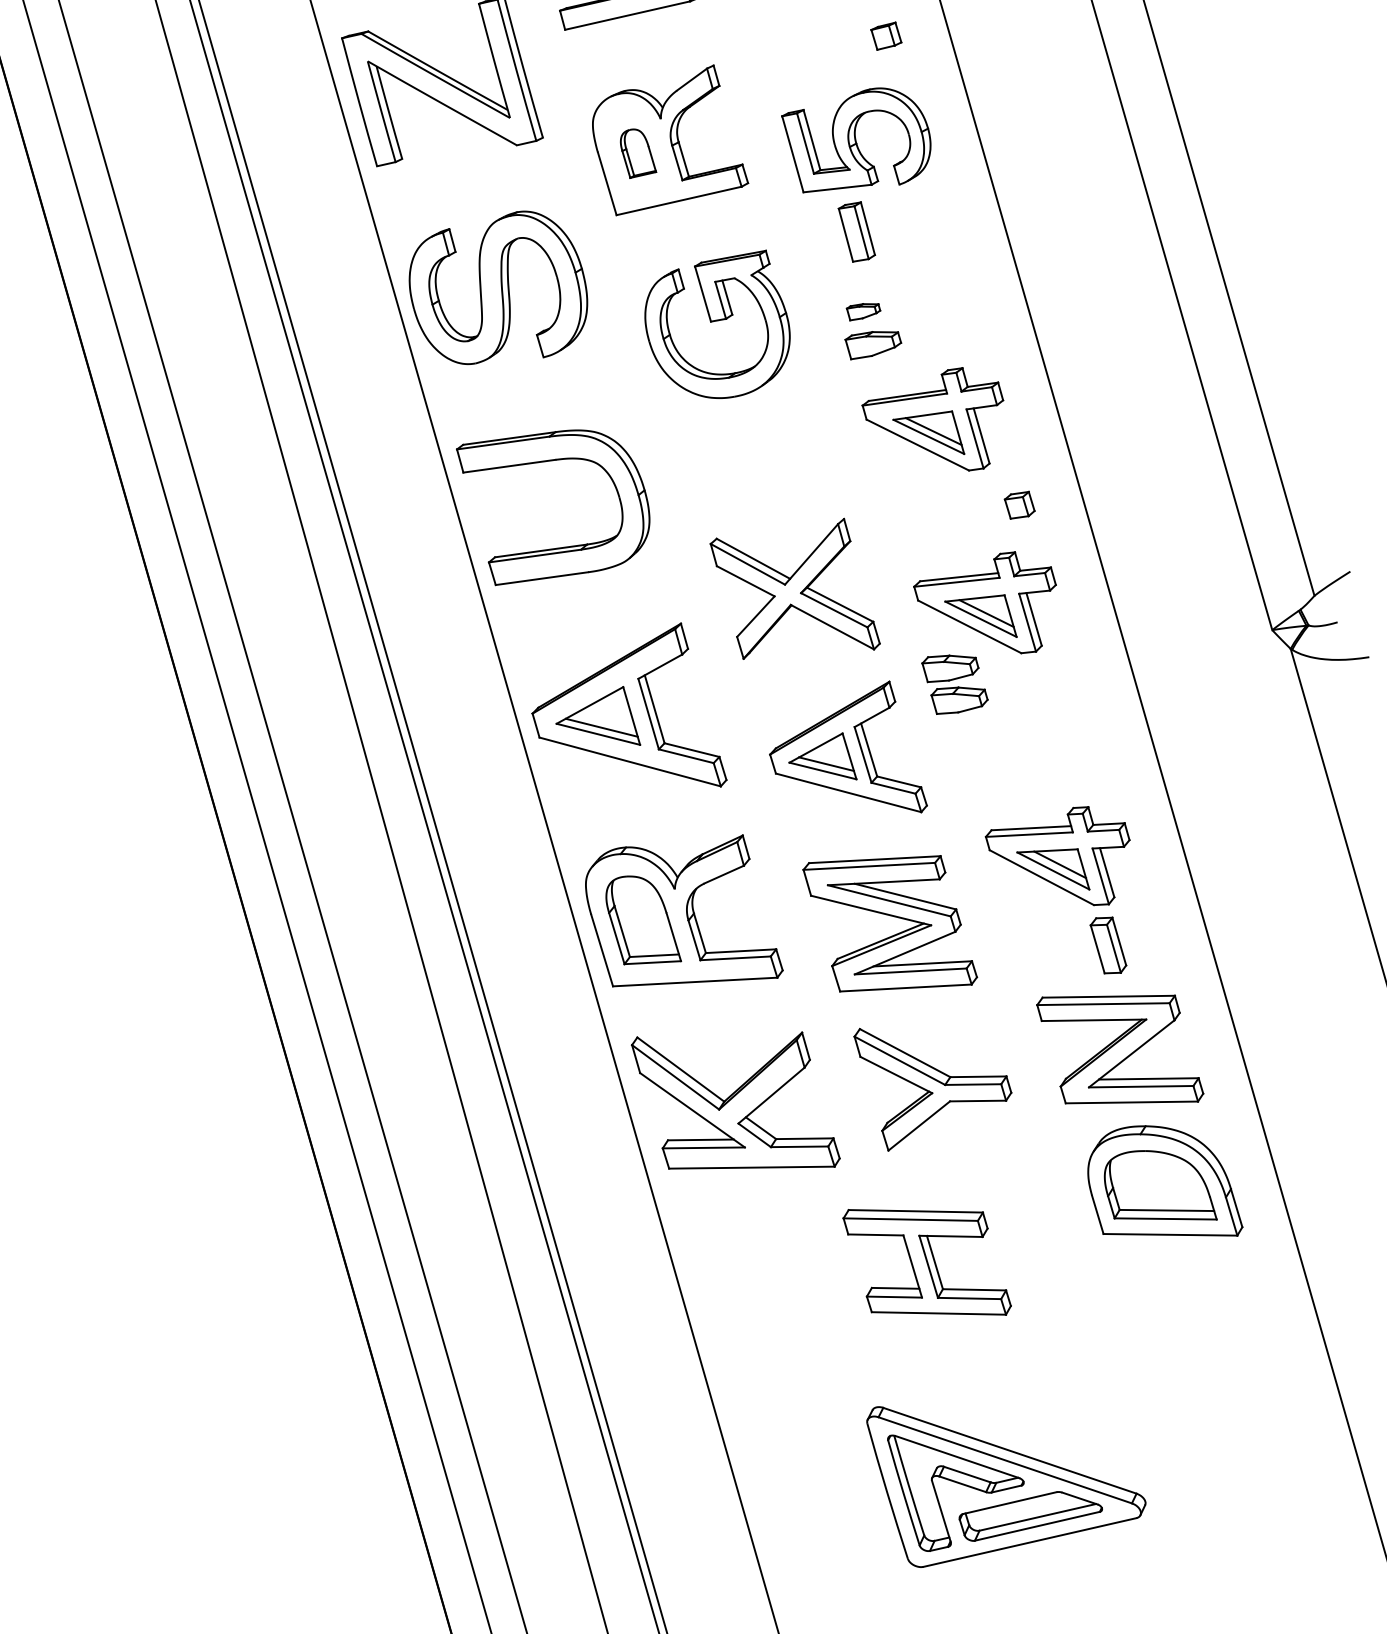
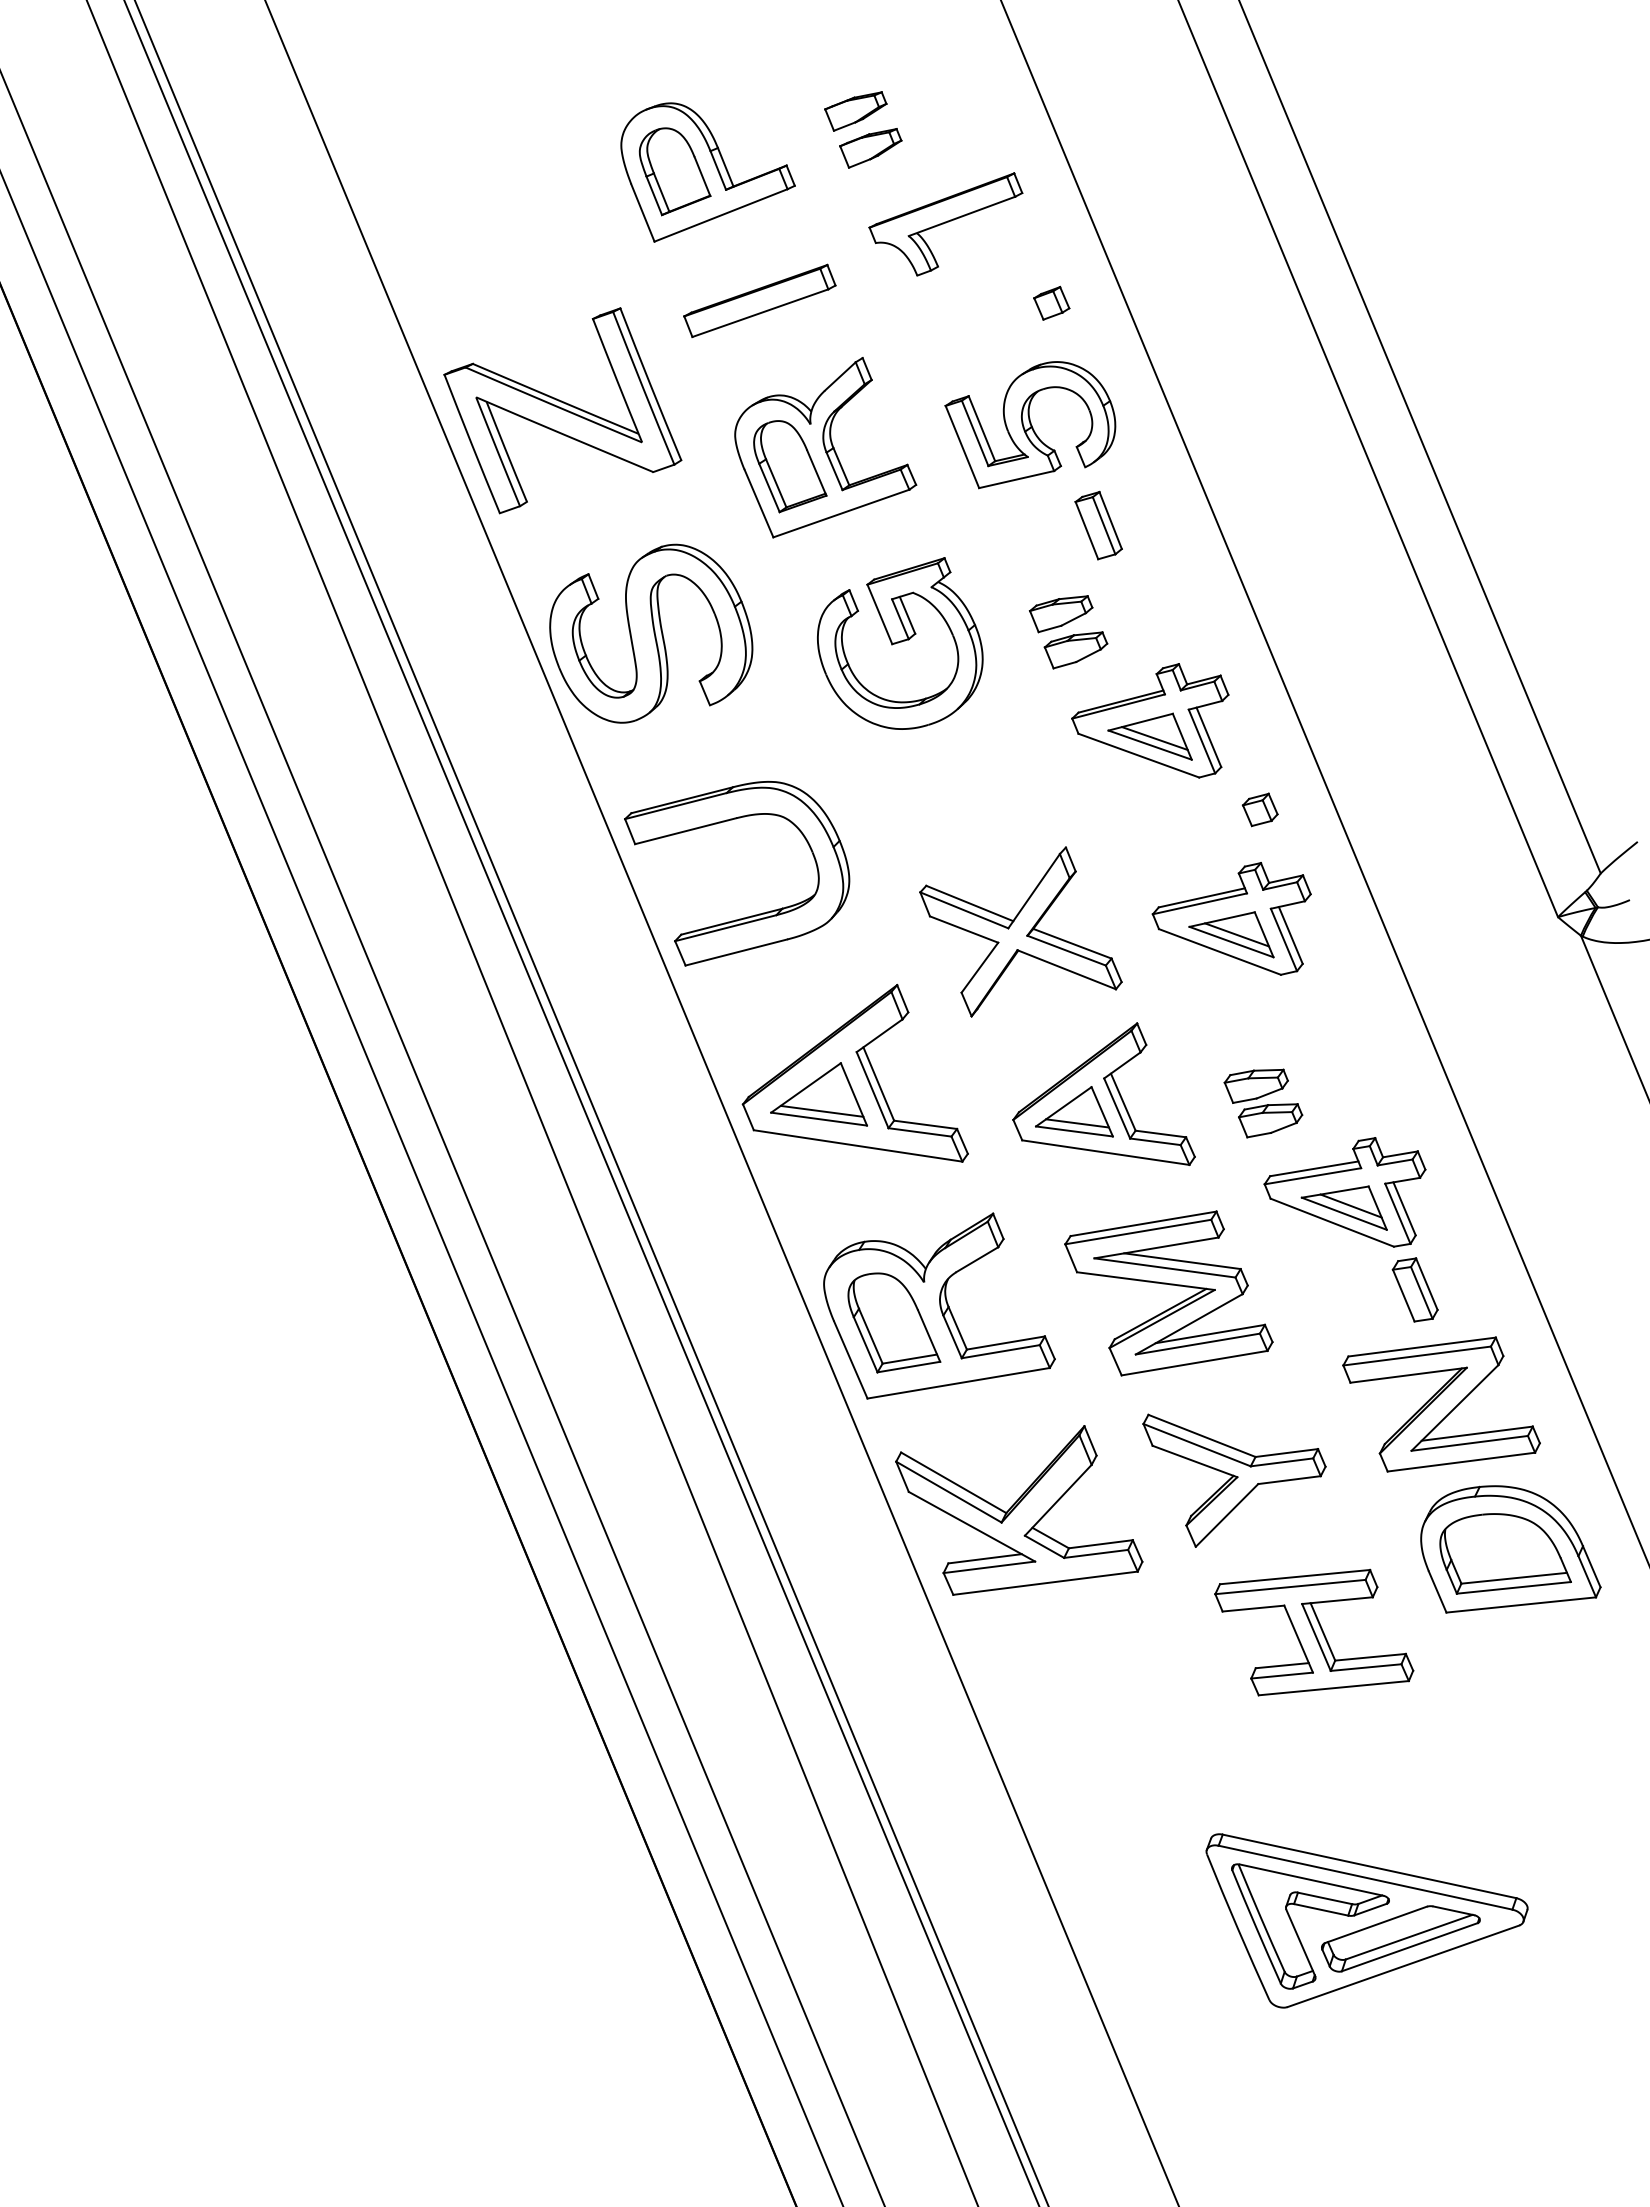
part: (638, 154) -> (790, 466), size x1.67
part: (856, 231) -> (1098, 525), moved
part: (862, 312) -> (1060, 614), size x1.67
part: (954, 685) -> (1263, 1103), moved
part: (927, 1262) -> (1314, 1632), moved

